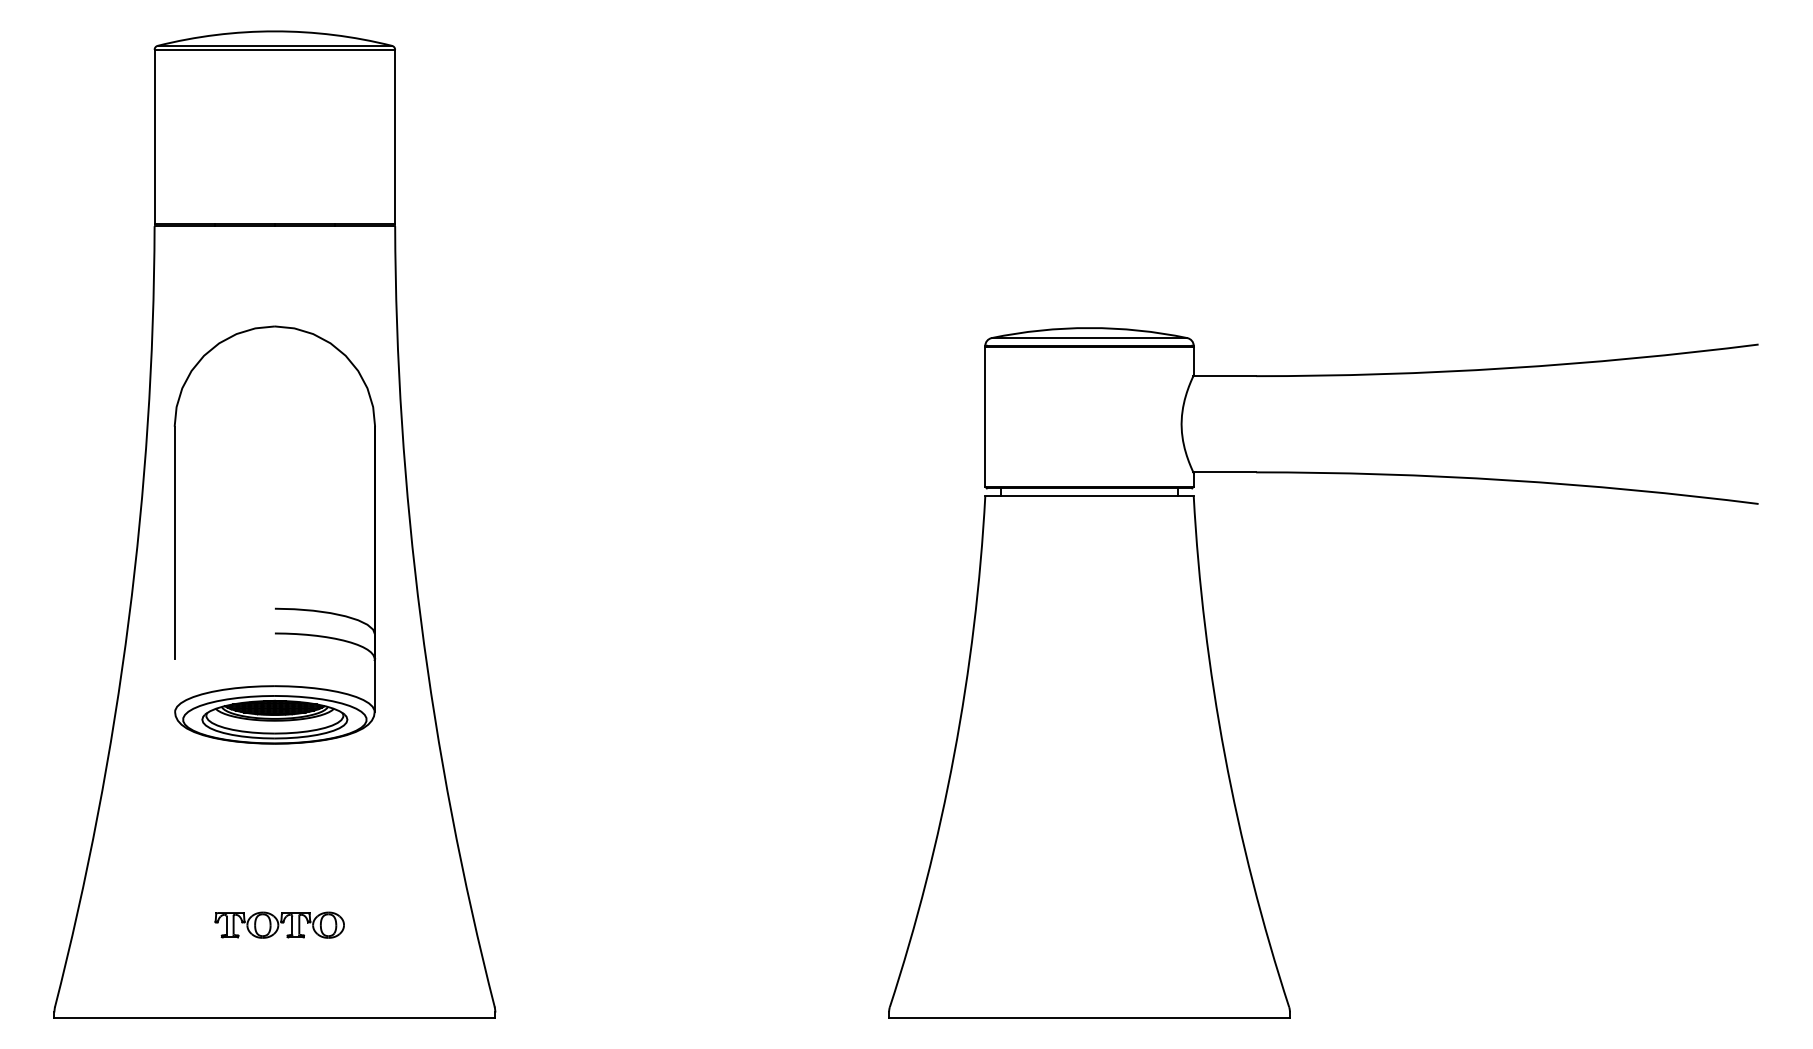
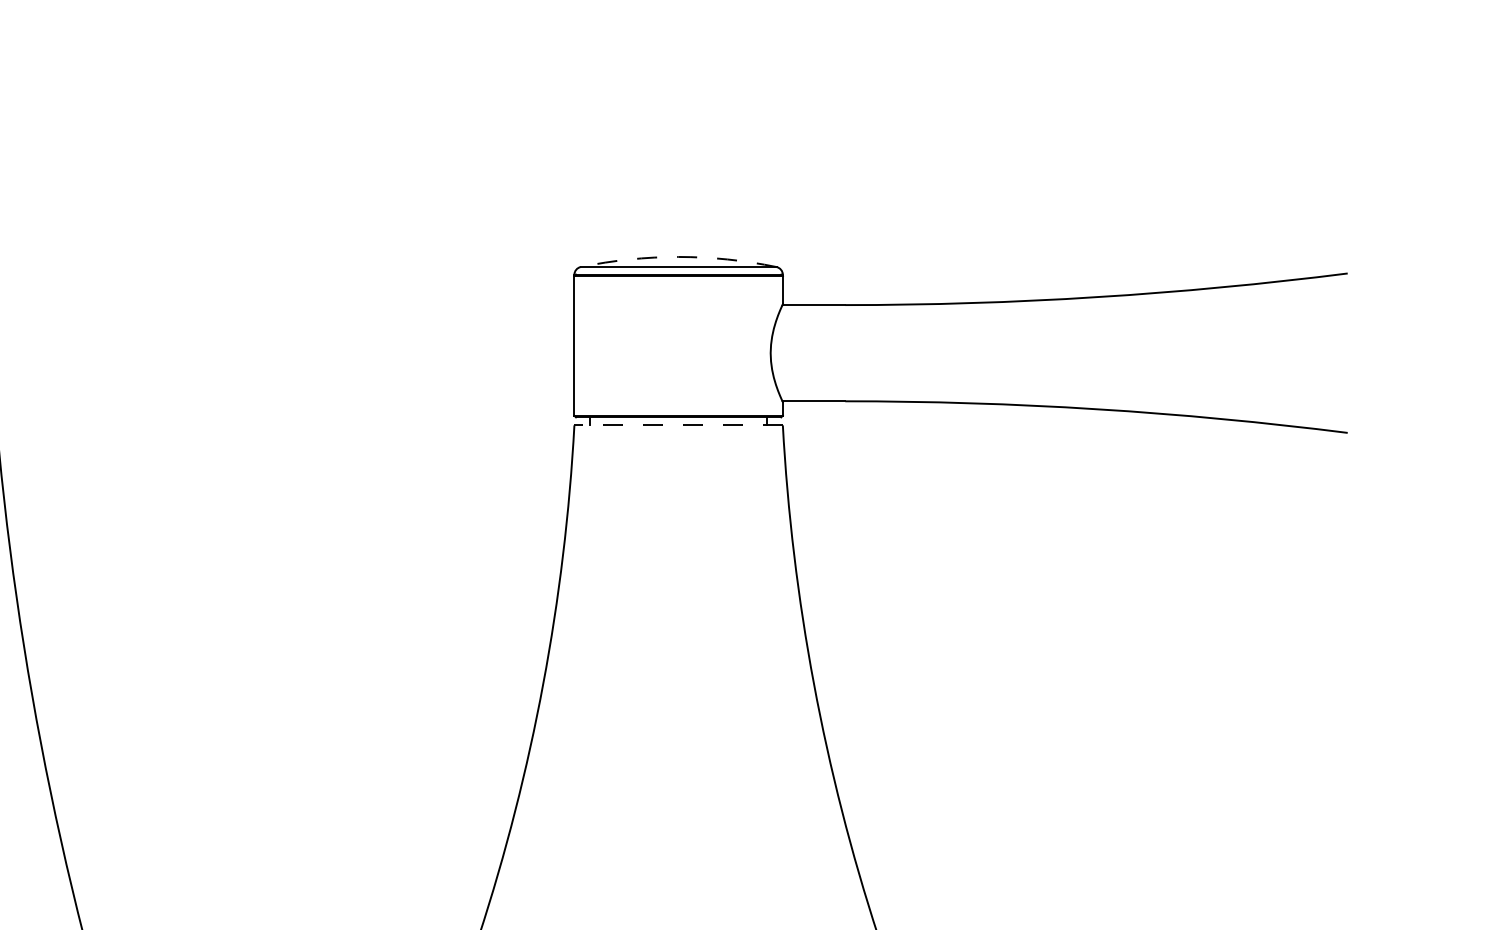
arc: (1089, 328) -> (678, 257), solid -> dashed
line: (1089, 496) -> (678, 425), solid -> dashed

